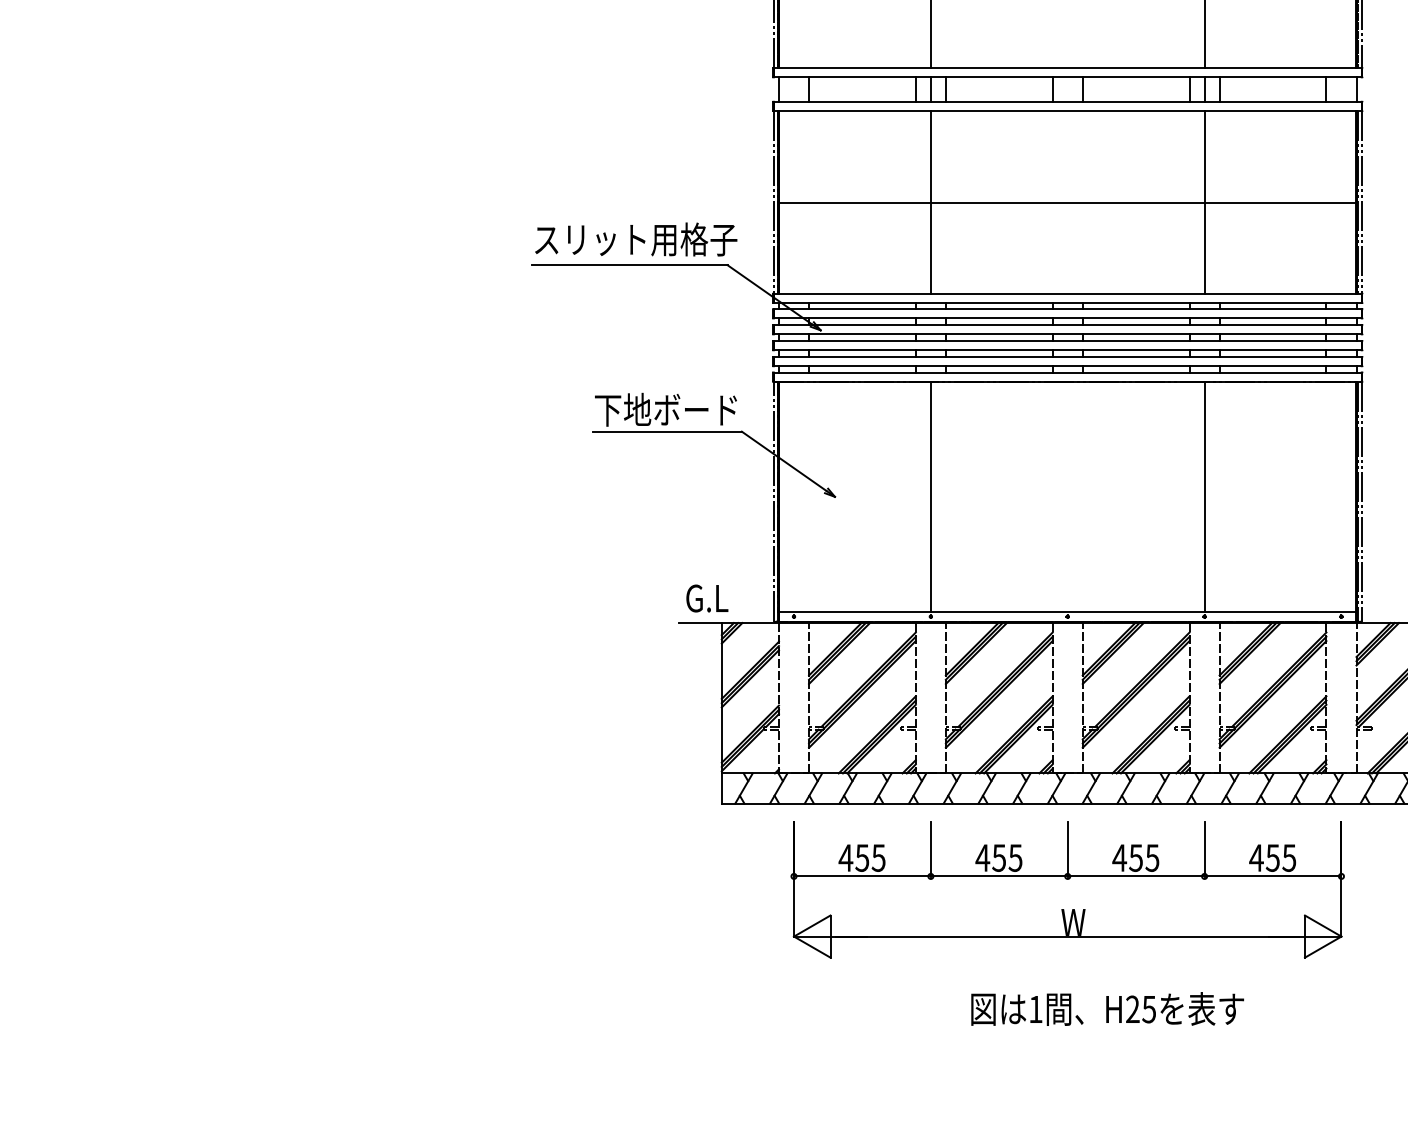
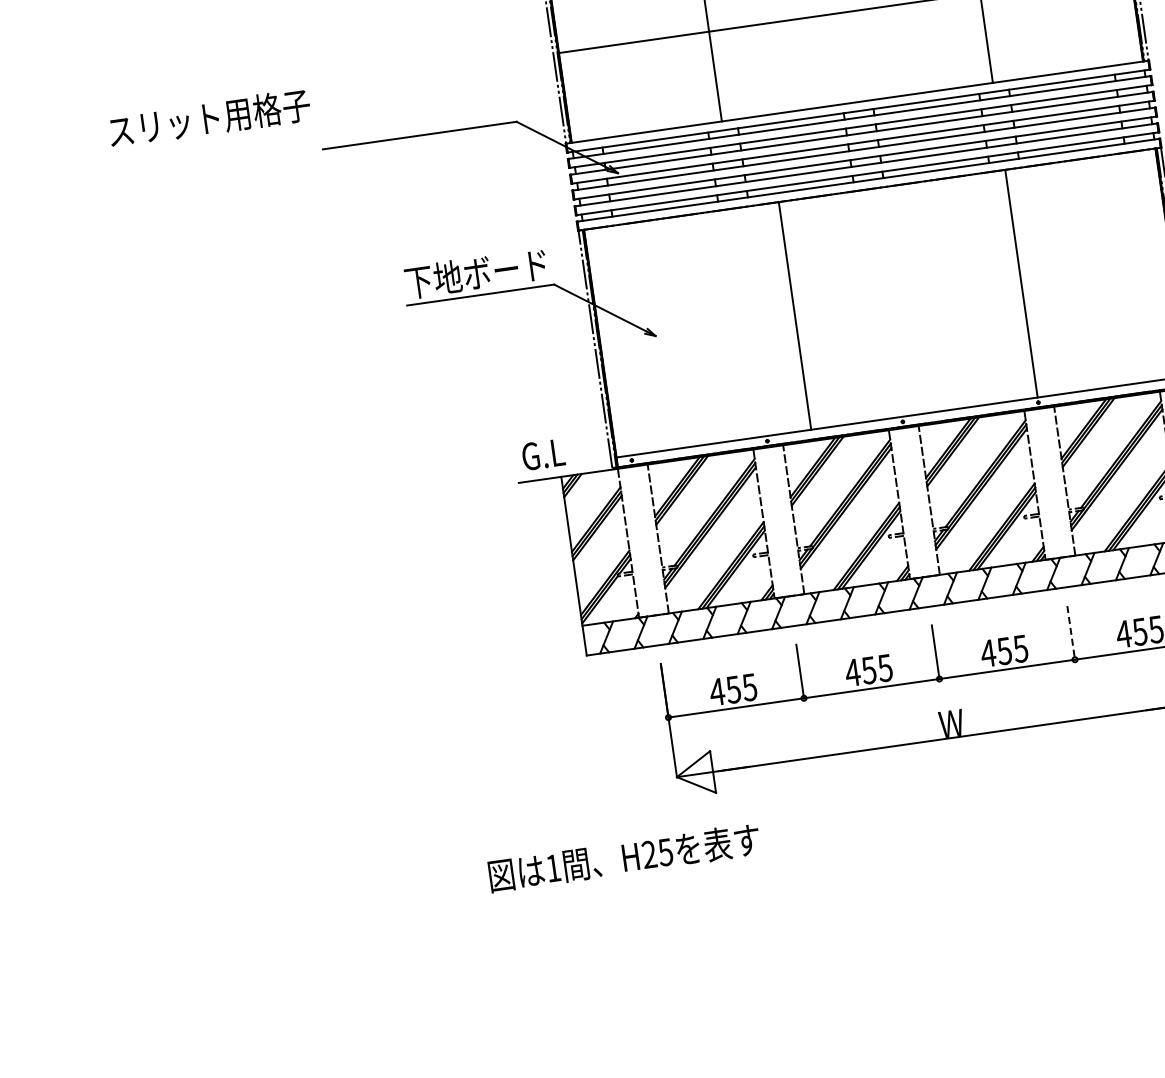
text: (636, 239) -> (209, 118), moved
line: (930, 496) -> (794, 315), moved
line: (1204, 850) -> (1071, 634), solid -> dashed
text: (1107, 1008) -> (624, 857), moved

